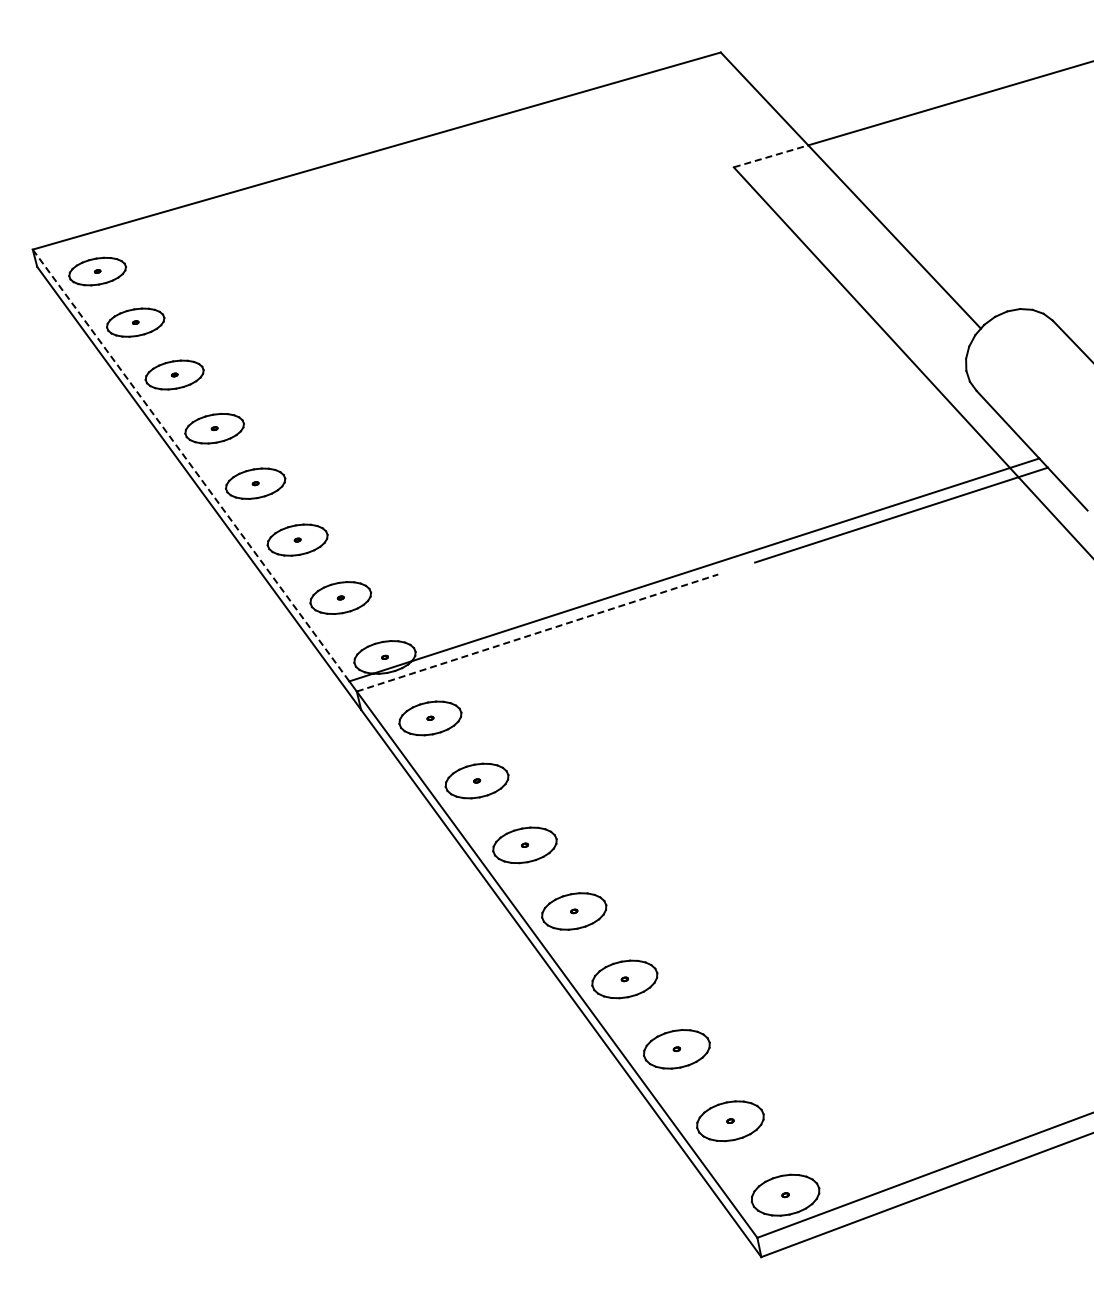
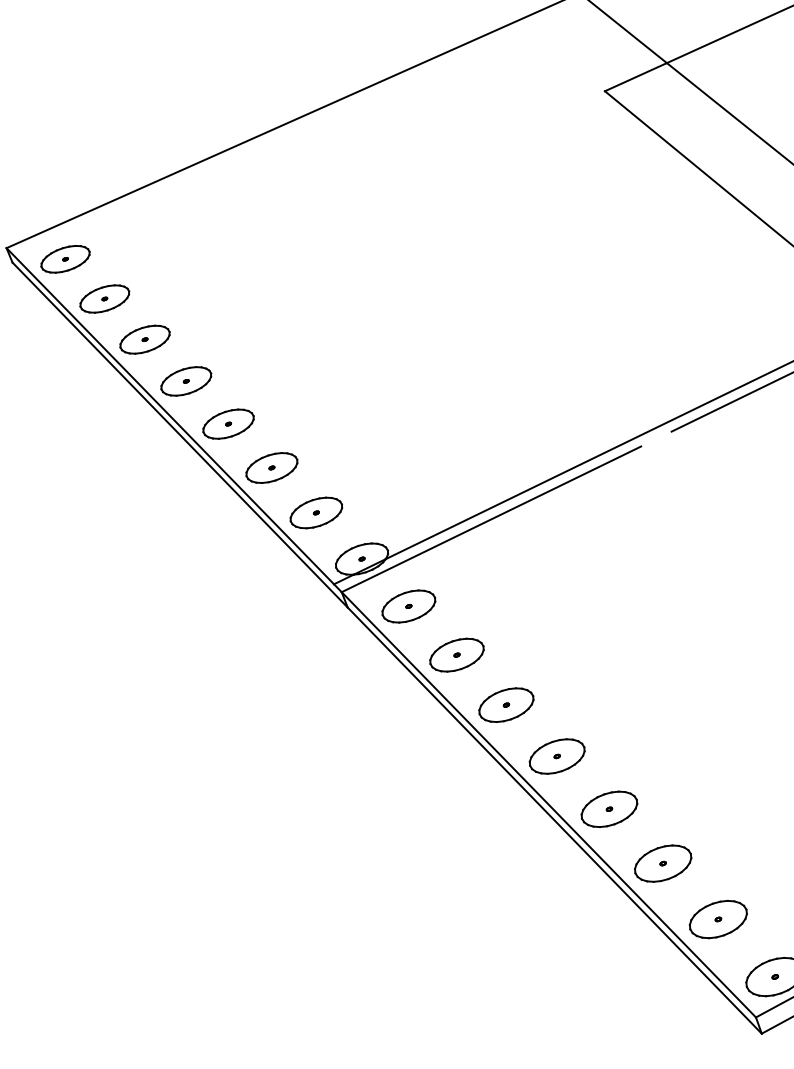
line: (771, 156) -> (636, 77), dashed -> solid
line: (191, 465) -> (170, 416), dashed -> solid
line: (537, 633) -> (491, 519), dashed -> solid

